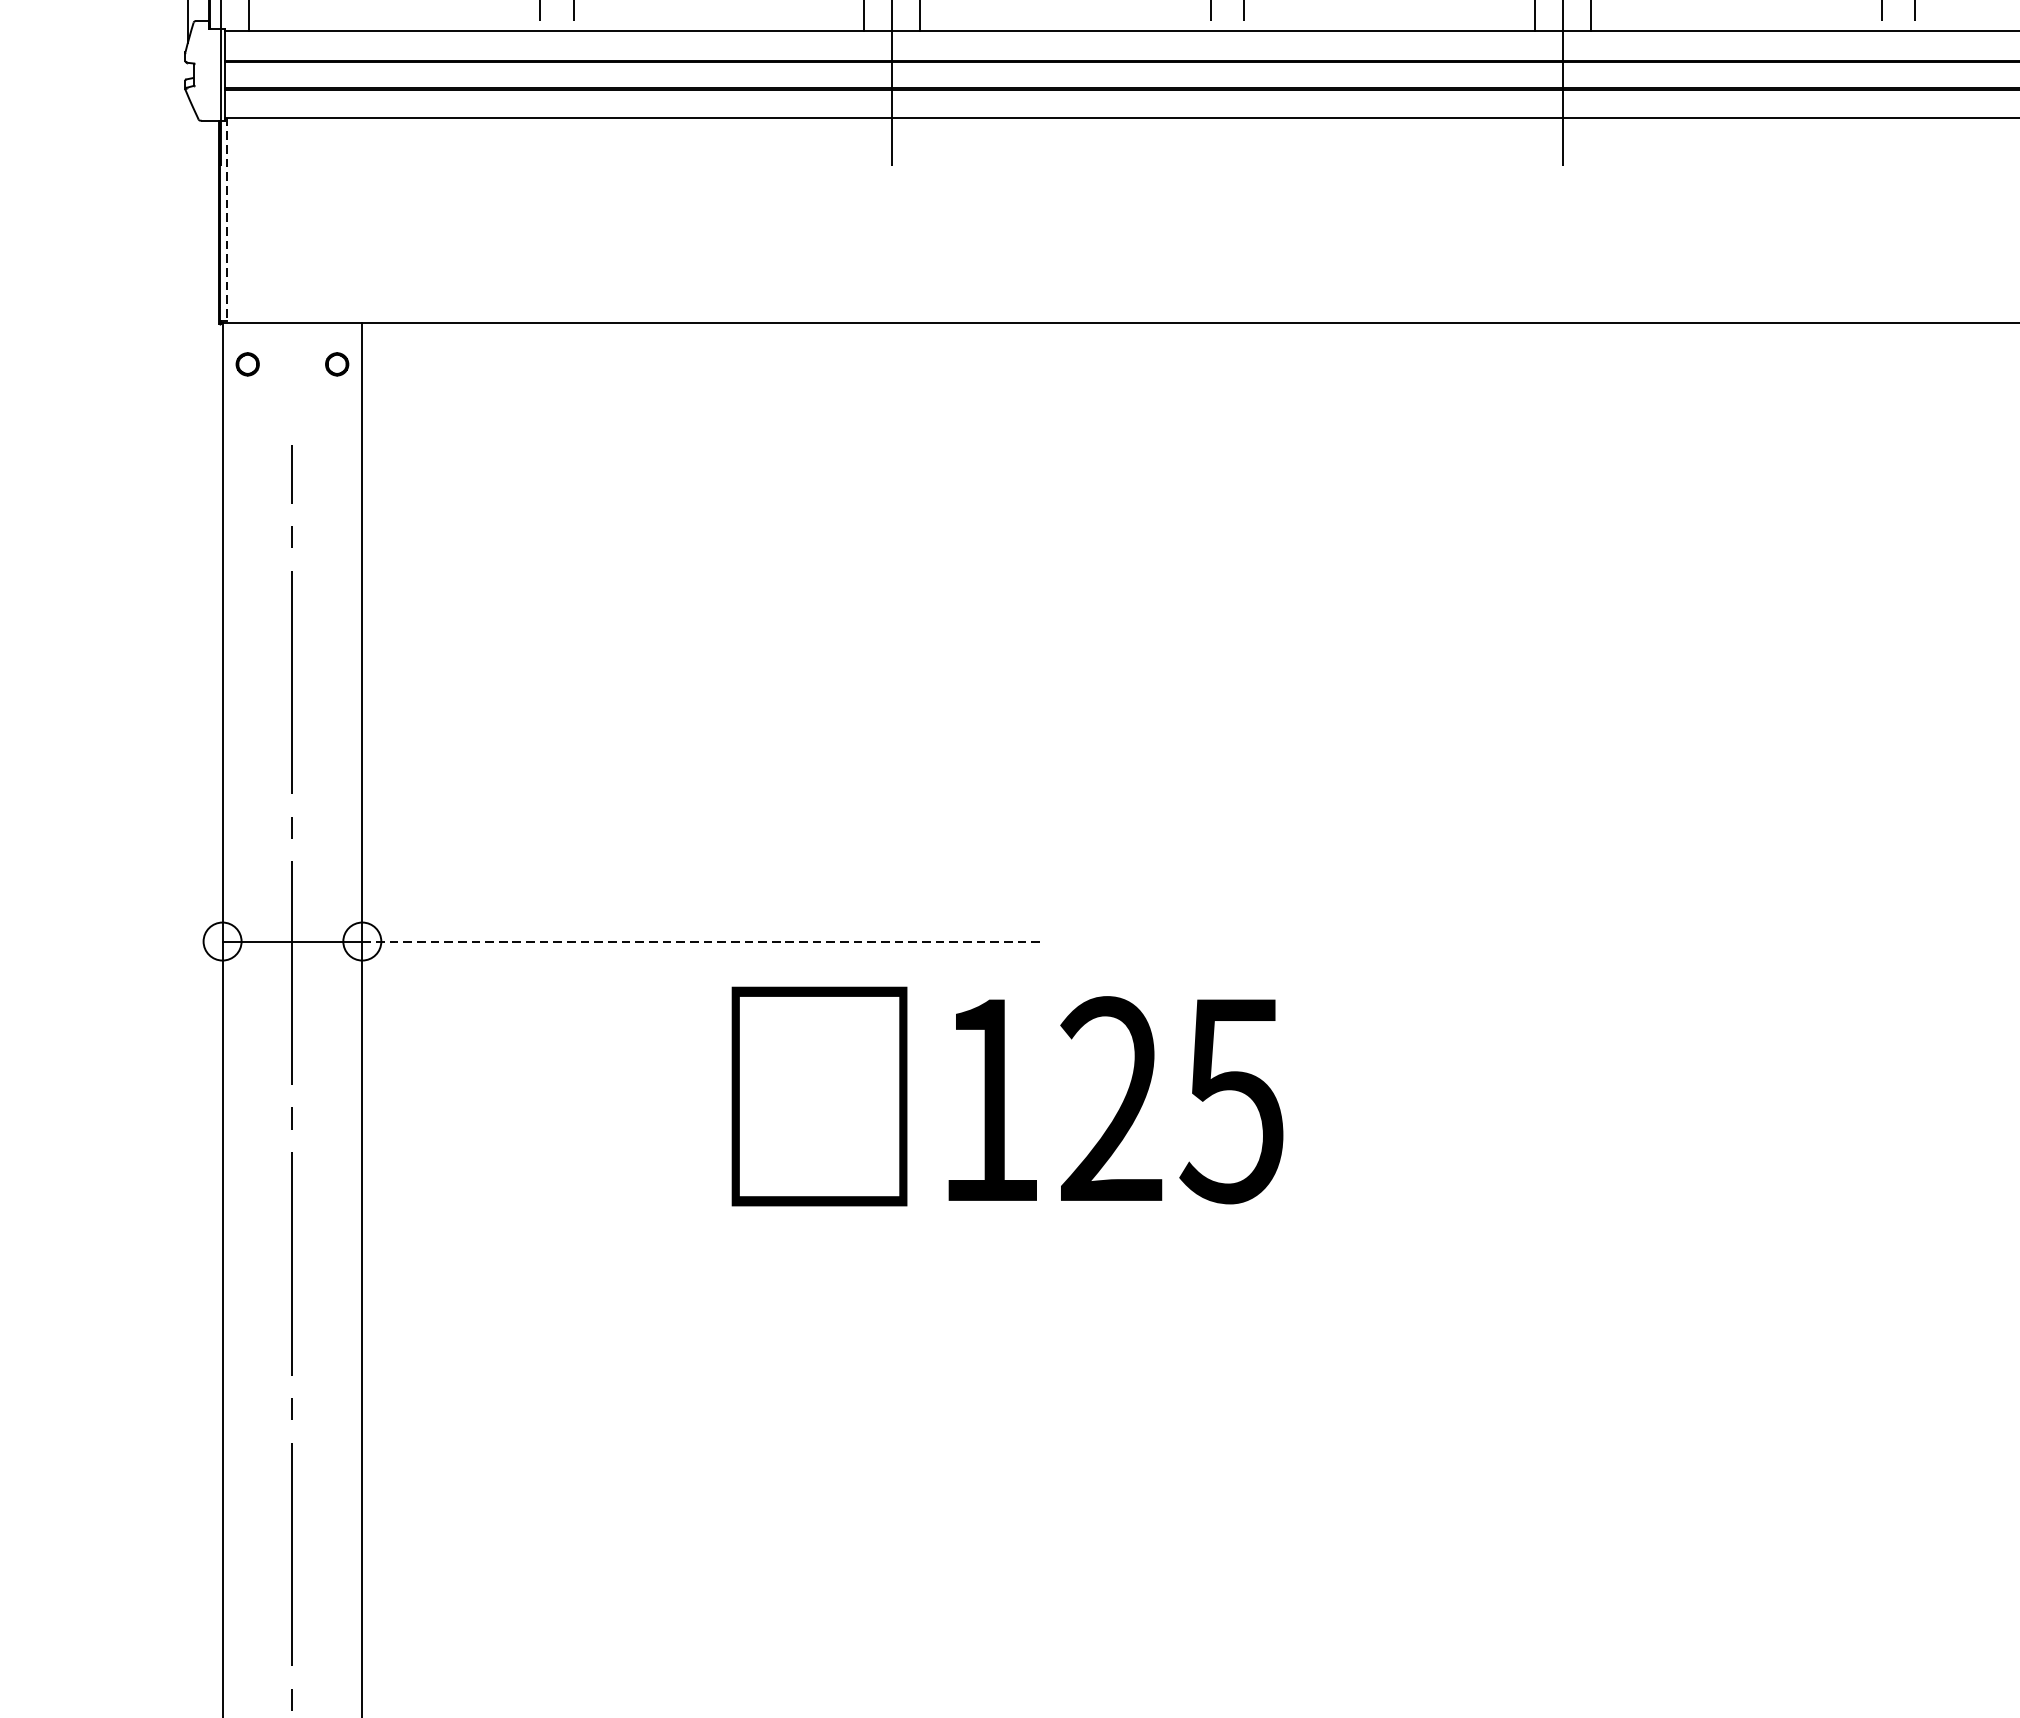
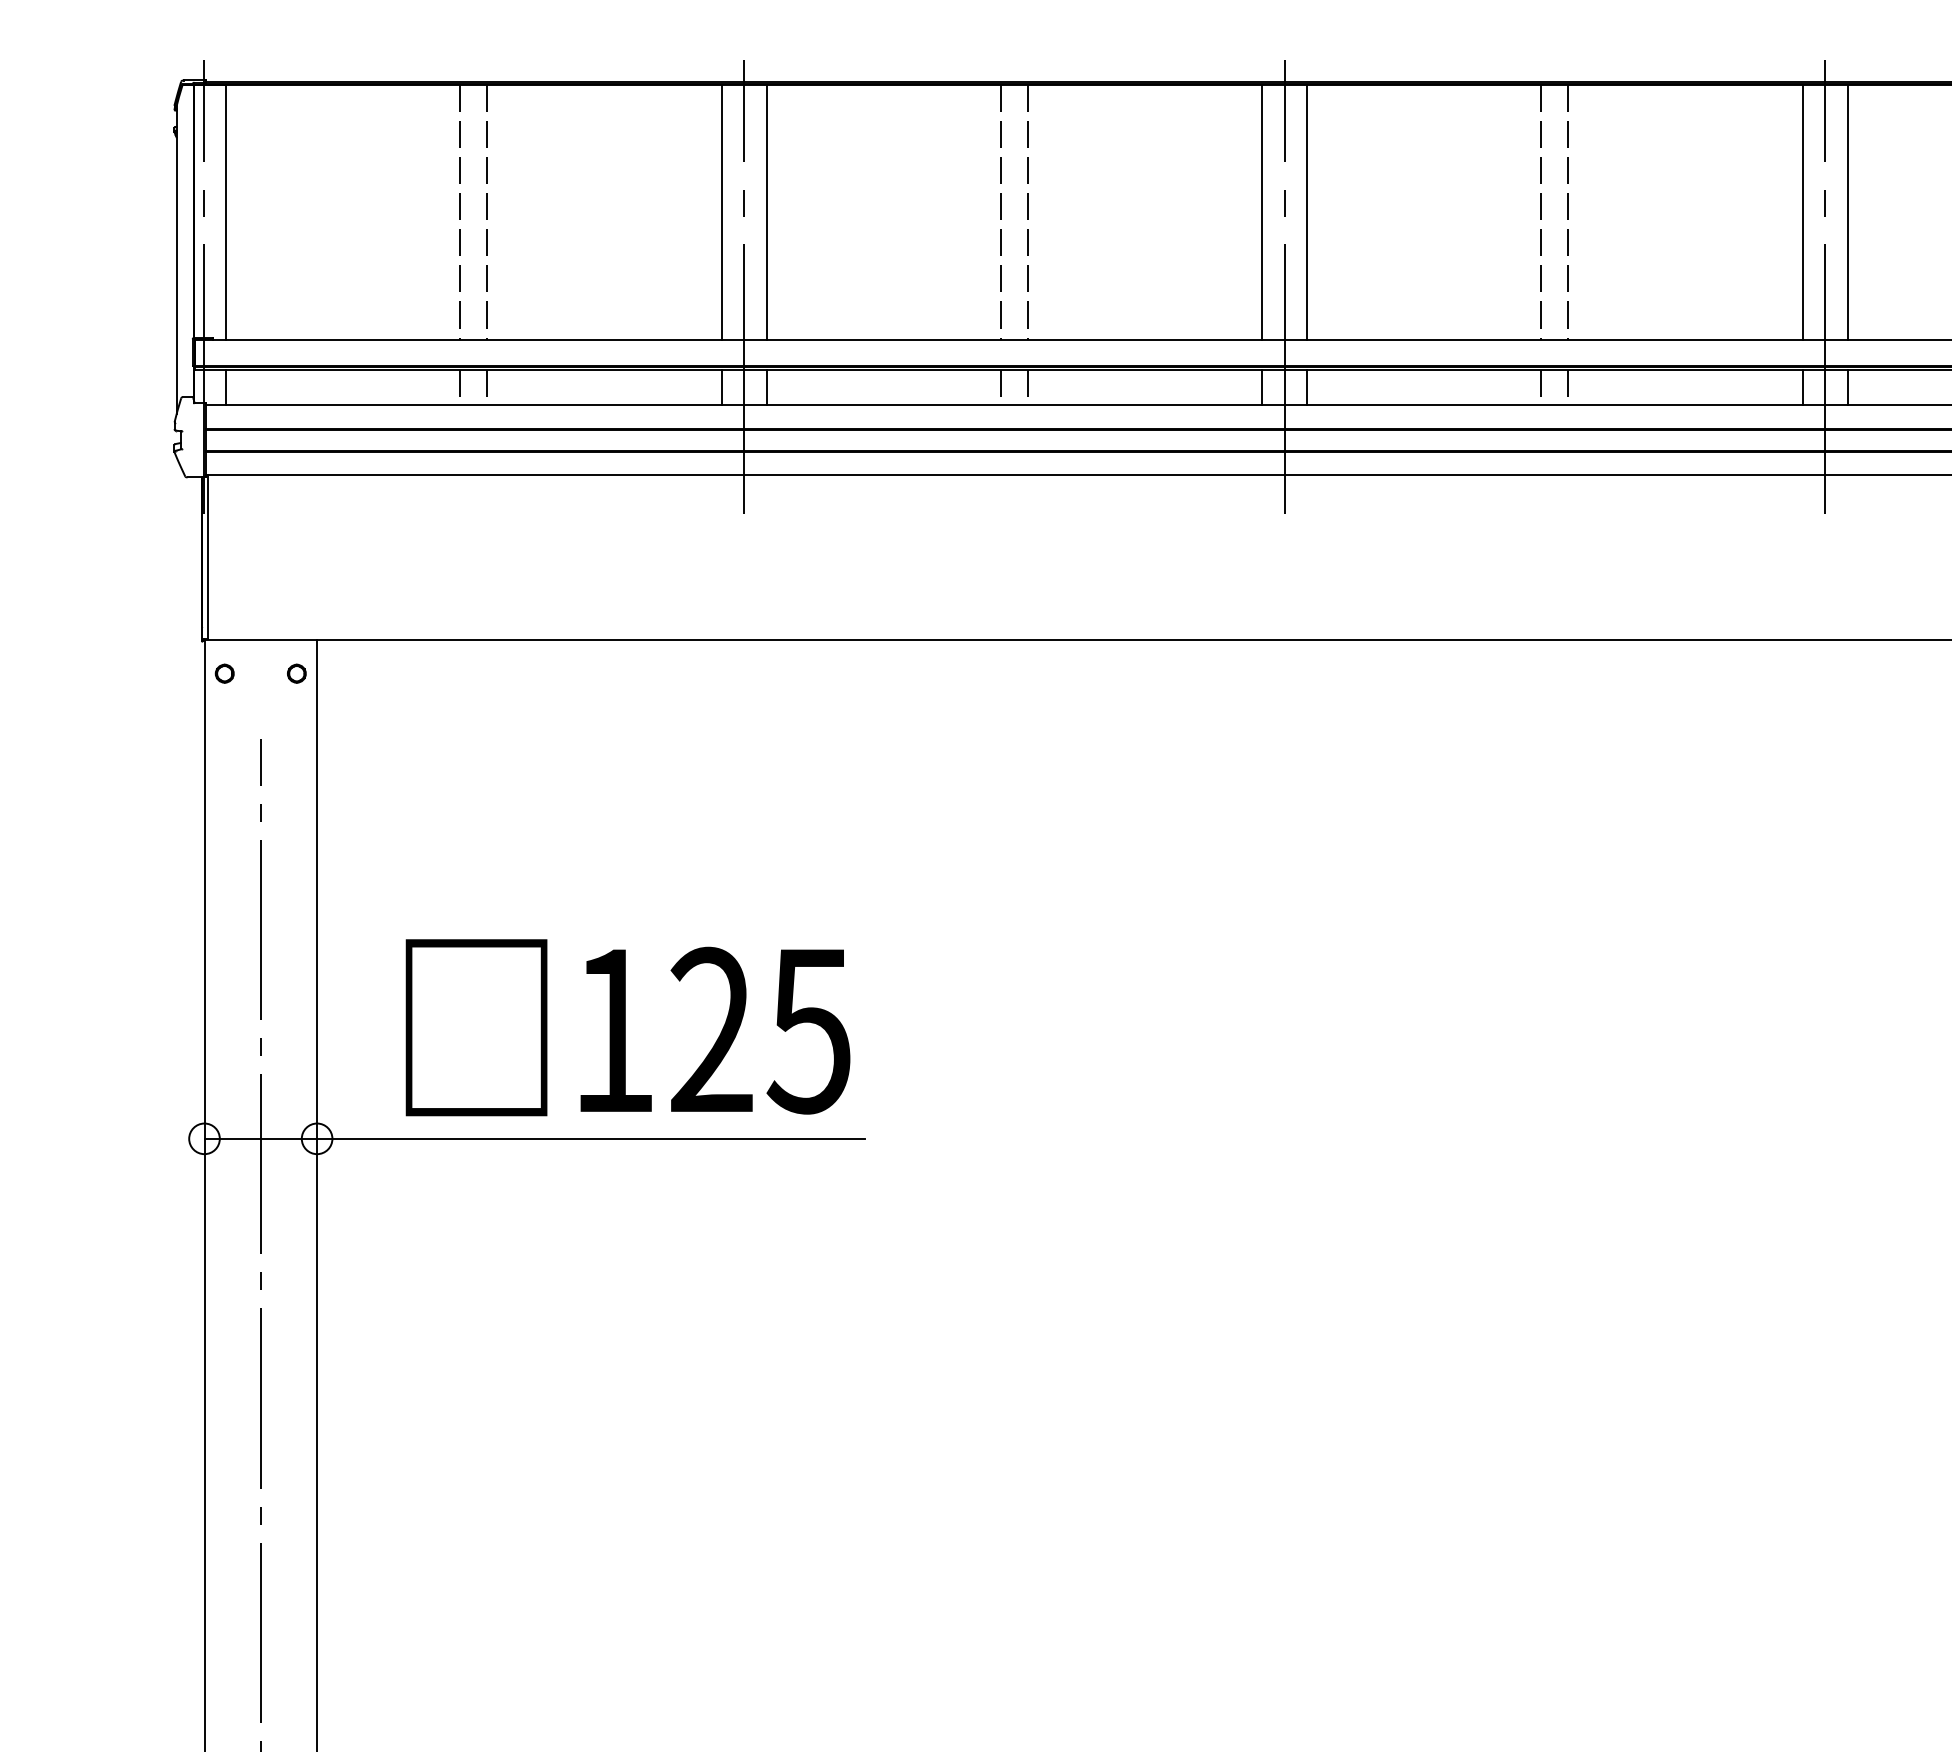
line: (227, 220) -> (208, 557), dashed -> solid
line: (701, 941) -> (590, 1138), dashed -> solid
text: (1006, 1096) -> (627, 1027), moved

